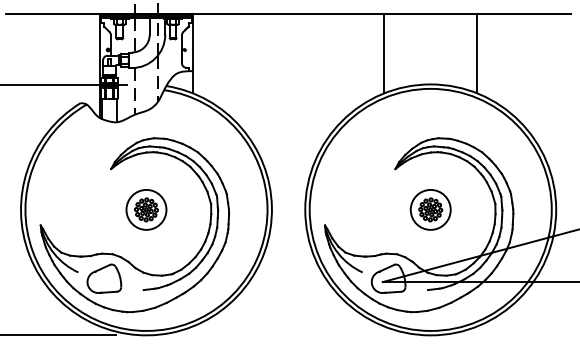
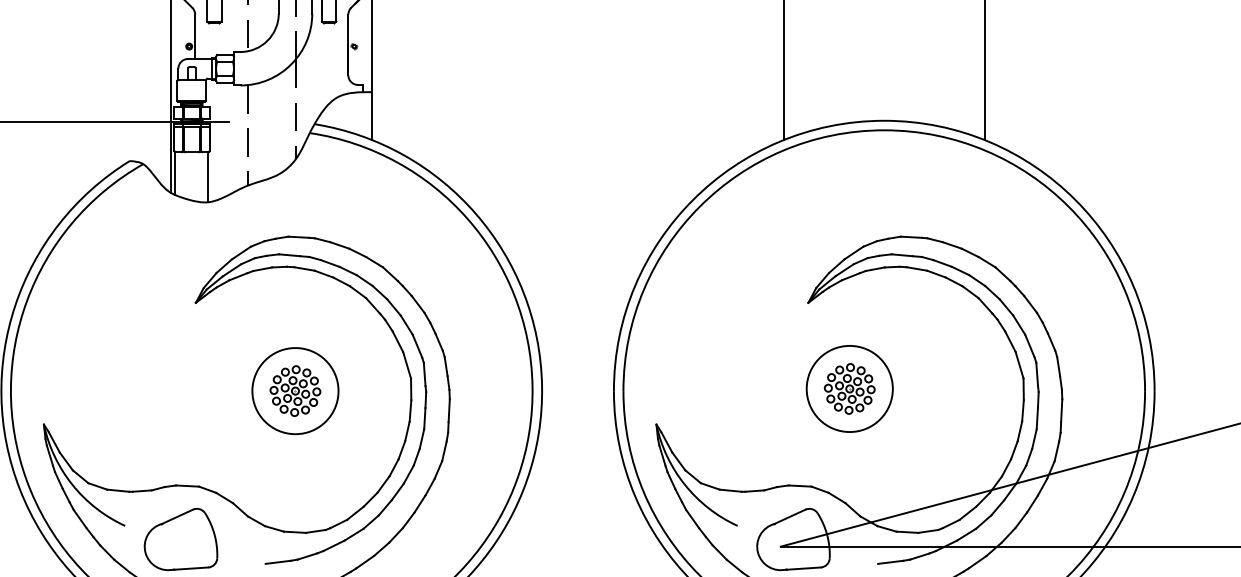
part: (146, 209) -> (295, 390), moved
part: (430, 209) -> (849, 388), moved

